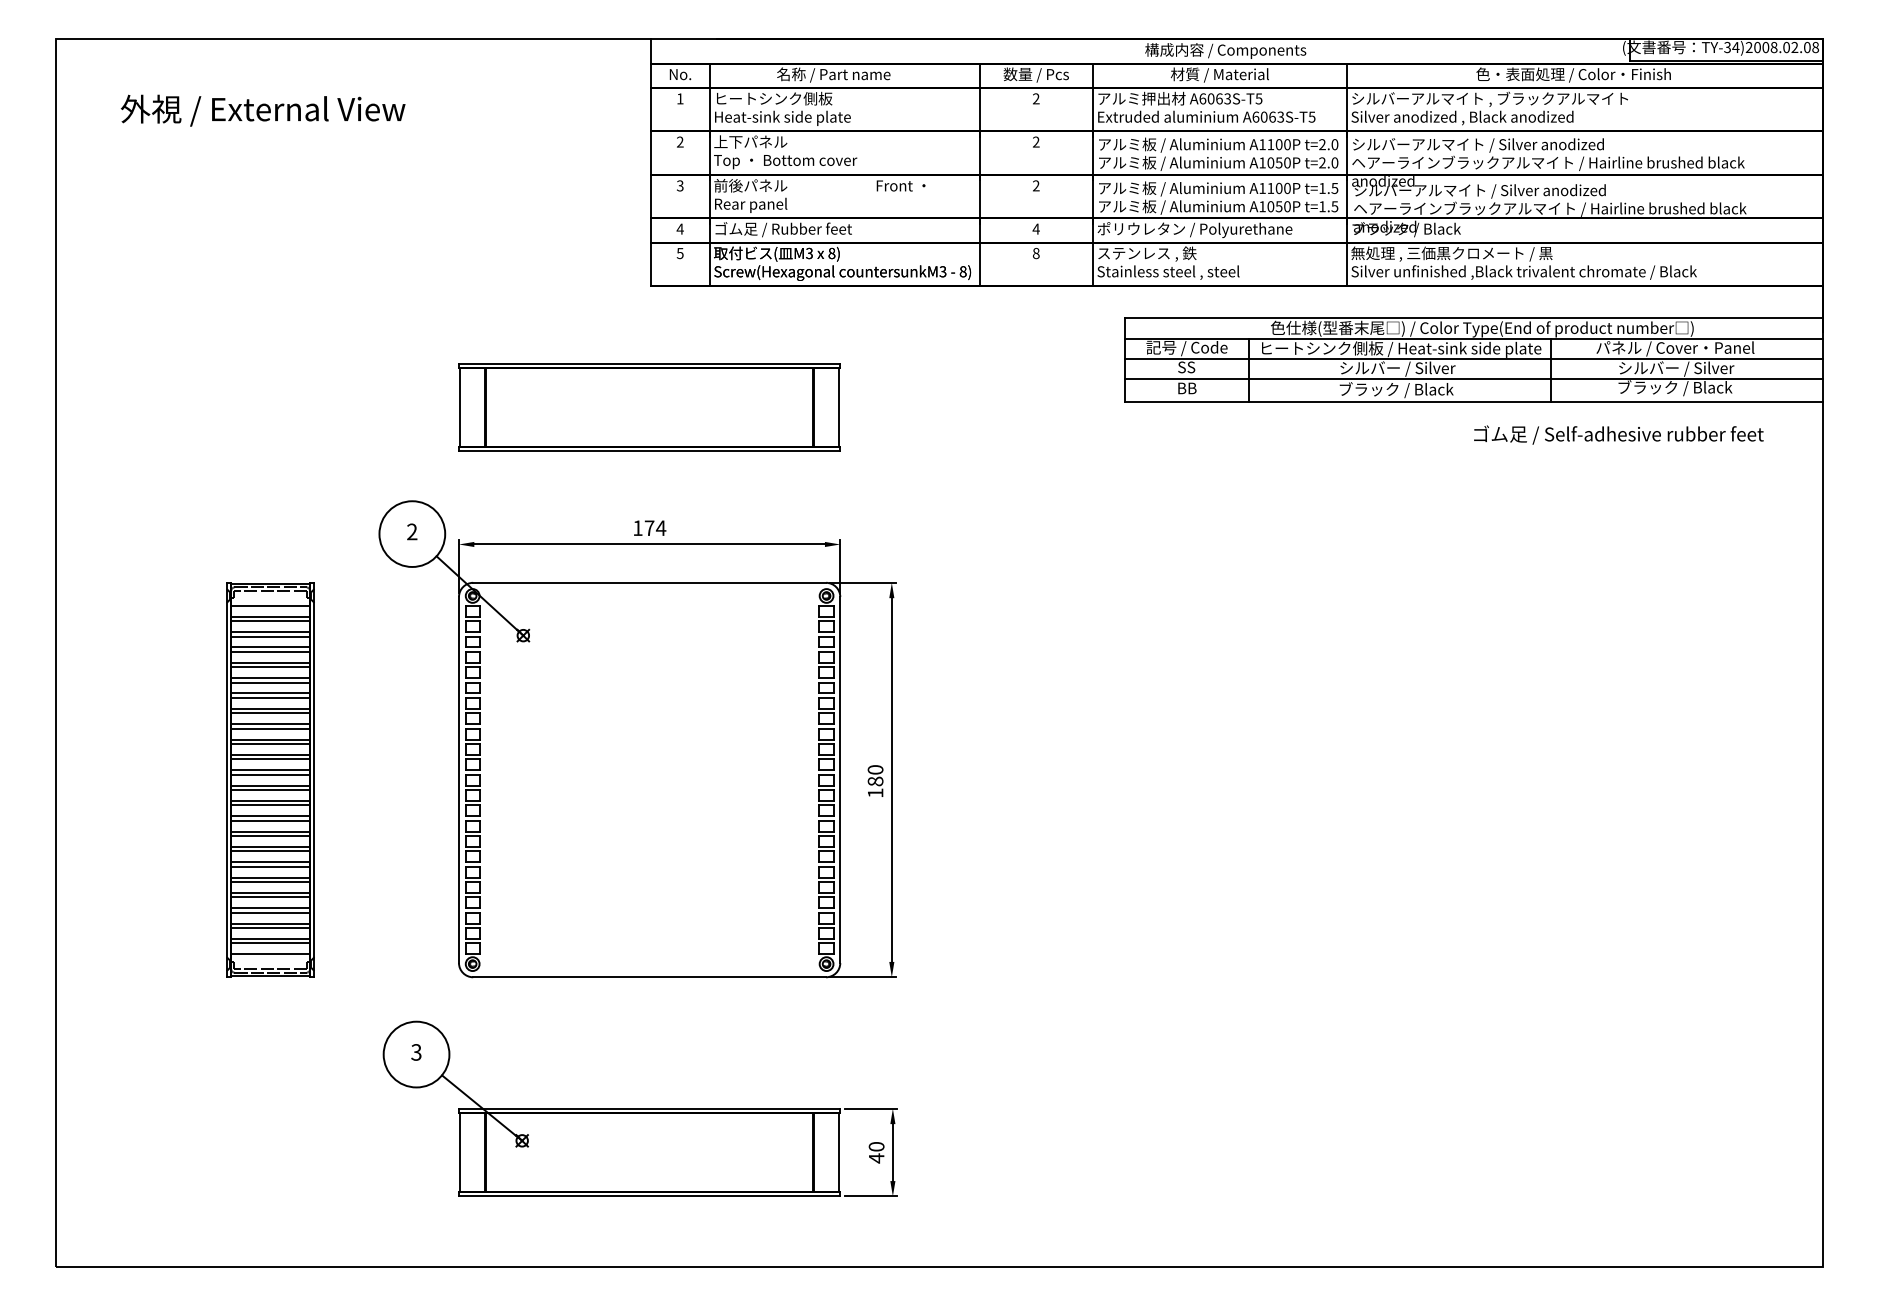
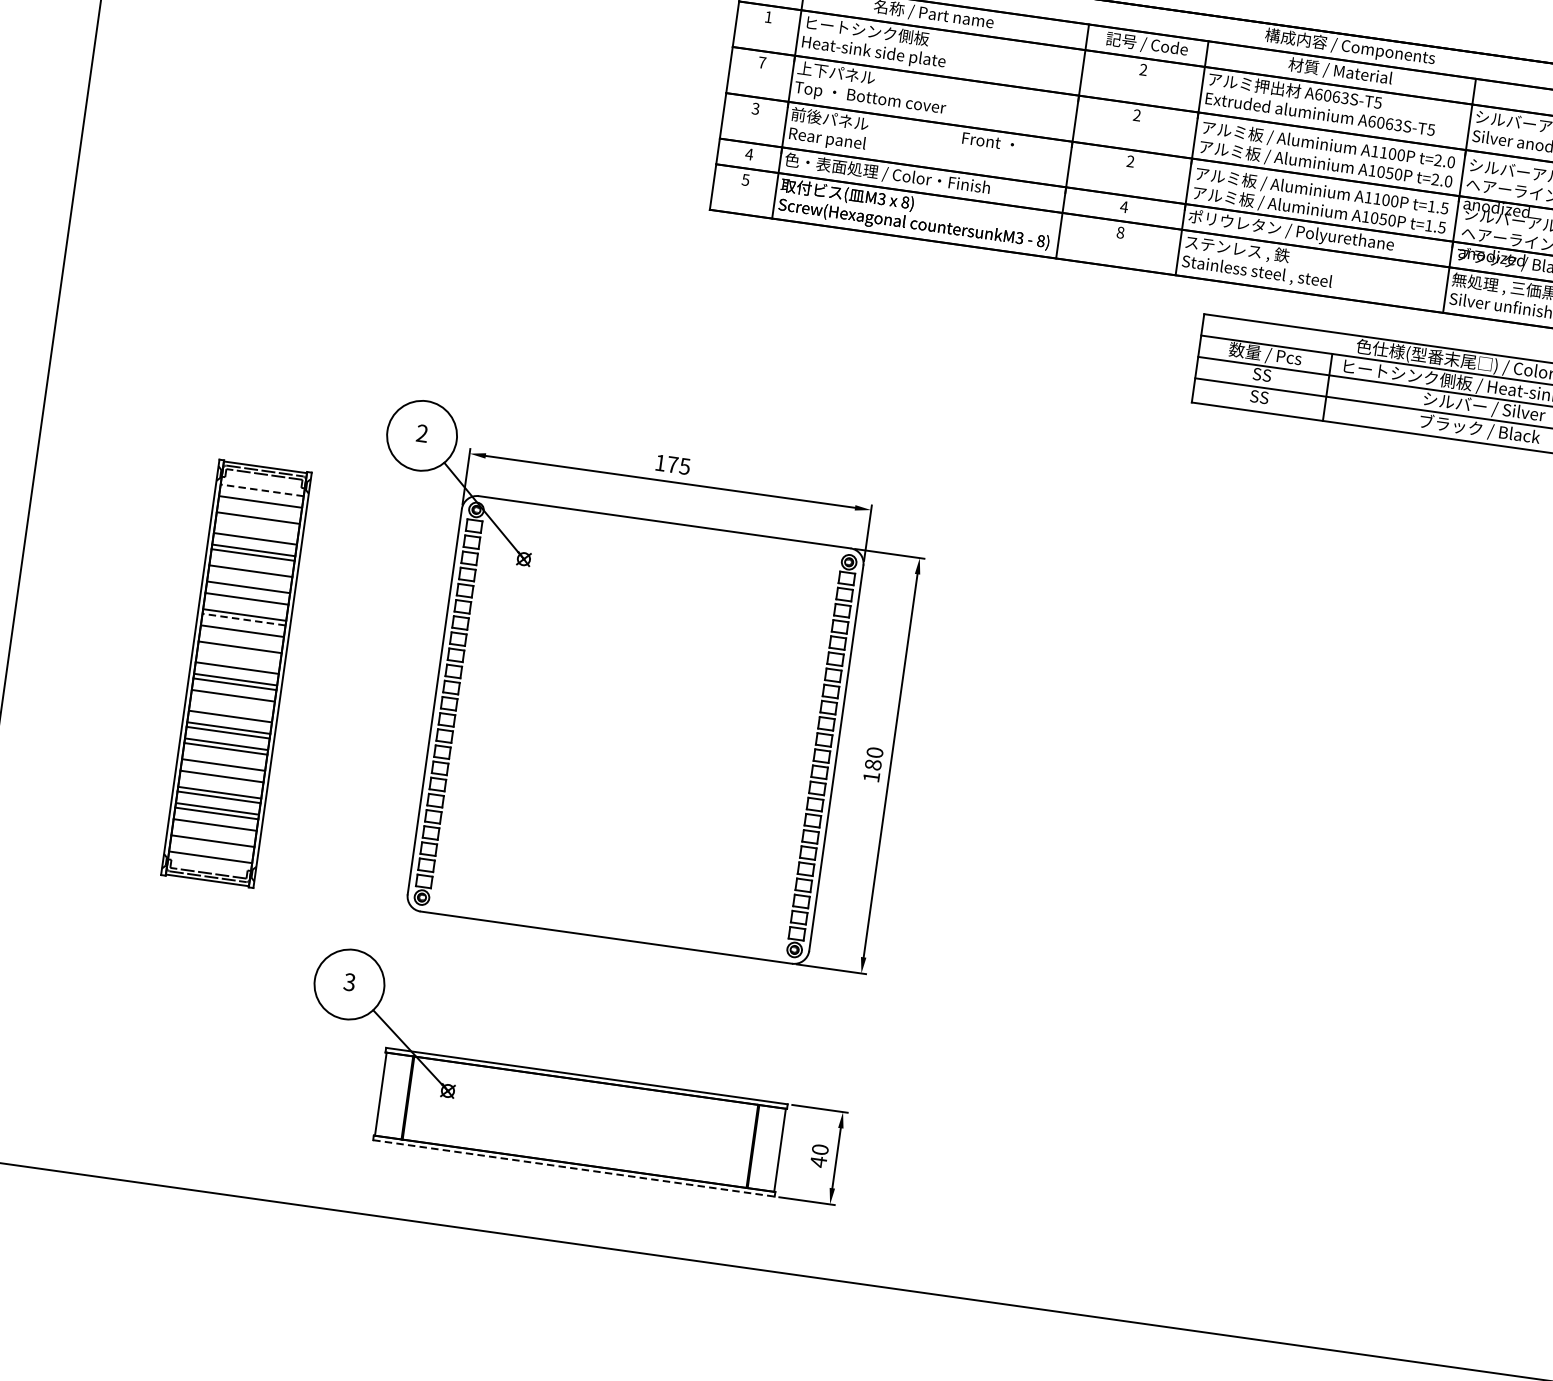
text: (1035, 74) -> (1146, 44), 数量 / Pcs -> 記号 / Code
text: (680, 141) -> (762, 62), 2 -> 7
text: (811, 229) -> (887, 174), ゴム足 / Rubber feet -> 色・表面処理 / Color・Finish
text: (1186, 348) -> (1264, 354), 記号 / Code -> 数量 / Pcs
text: (1187, 388) -> (1259, 397), BB -> SS
part: (649, 407) -> (690, 337), removed
text: (661, 528) -> (685, 466), 174 -> 175
line: (270, 605) -> (262, 490), solid -> dashed
line: (270, 621) -> (259, 506), removed
line: (270, 636) -> (257, 522), removed
line: (270, 647) -> (255, 534), removed
line: (270, 678) -> (251, 566), removed
line: (270, 693) -> (249, 582), removed
line: (270, 713) -> (246, 603), removed
line: (270, 728) -> (243, 619), solid -> dashed
line: (270, 743) -> (241, 635), removed
line: (270, 759) -> (239, 652), removed
line: (270, 770) -> (237, 663), removed
line: (270, 805) -> (232, 700), removed
line: (270, 816) -> (230, 712), removed
line: (270, 862) -> (224, 760), removed
line: (270, 881) -> (221, 780), removed
line: (270, 927) -> (214, 829), removed
line: (270, 943) -> (212, 845), removed
line: (649, 1196) -> (573, 1168), solid -> dashed

